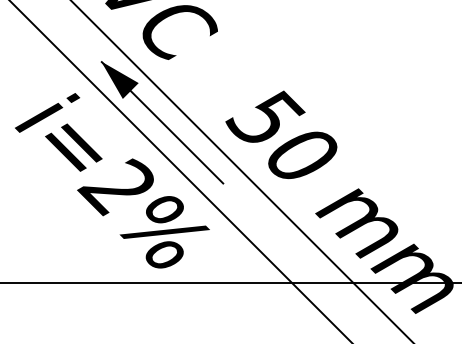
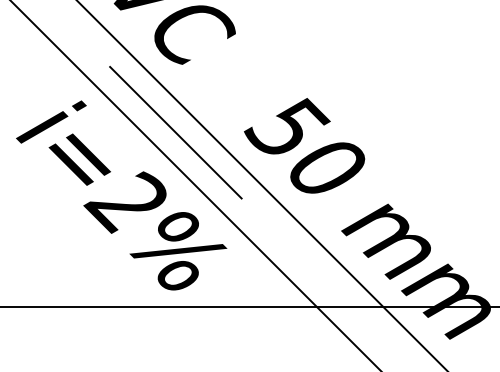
fill: (119, 80) -> (129, 86), removed

